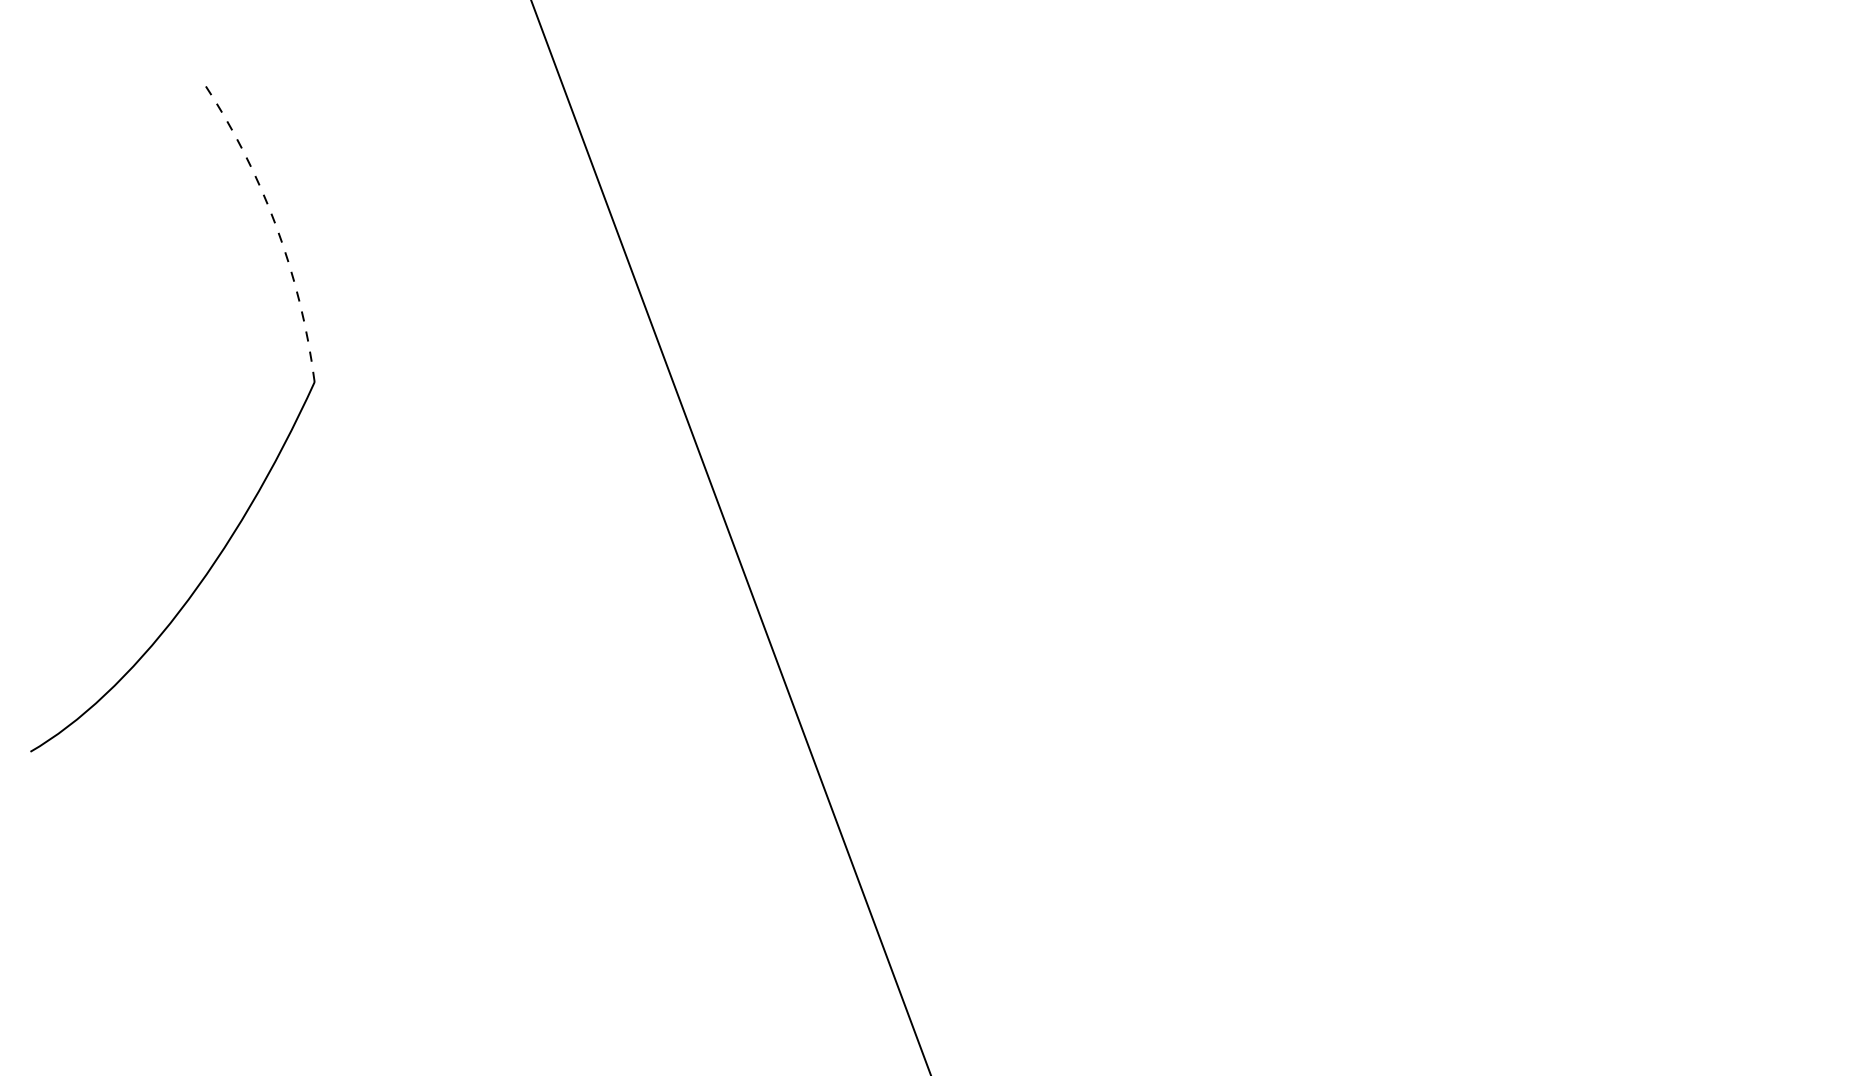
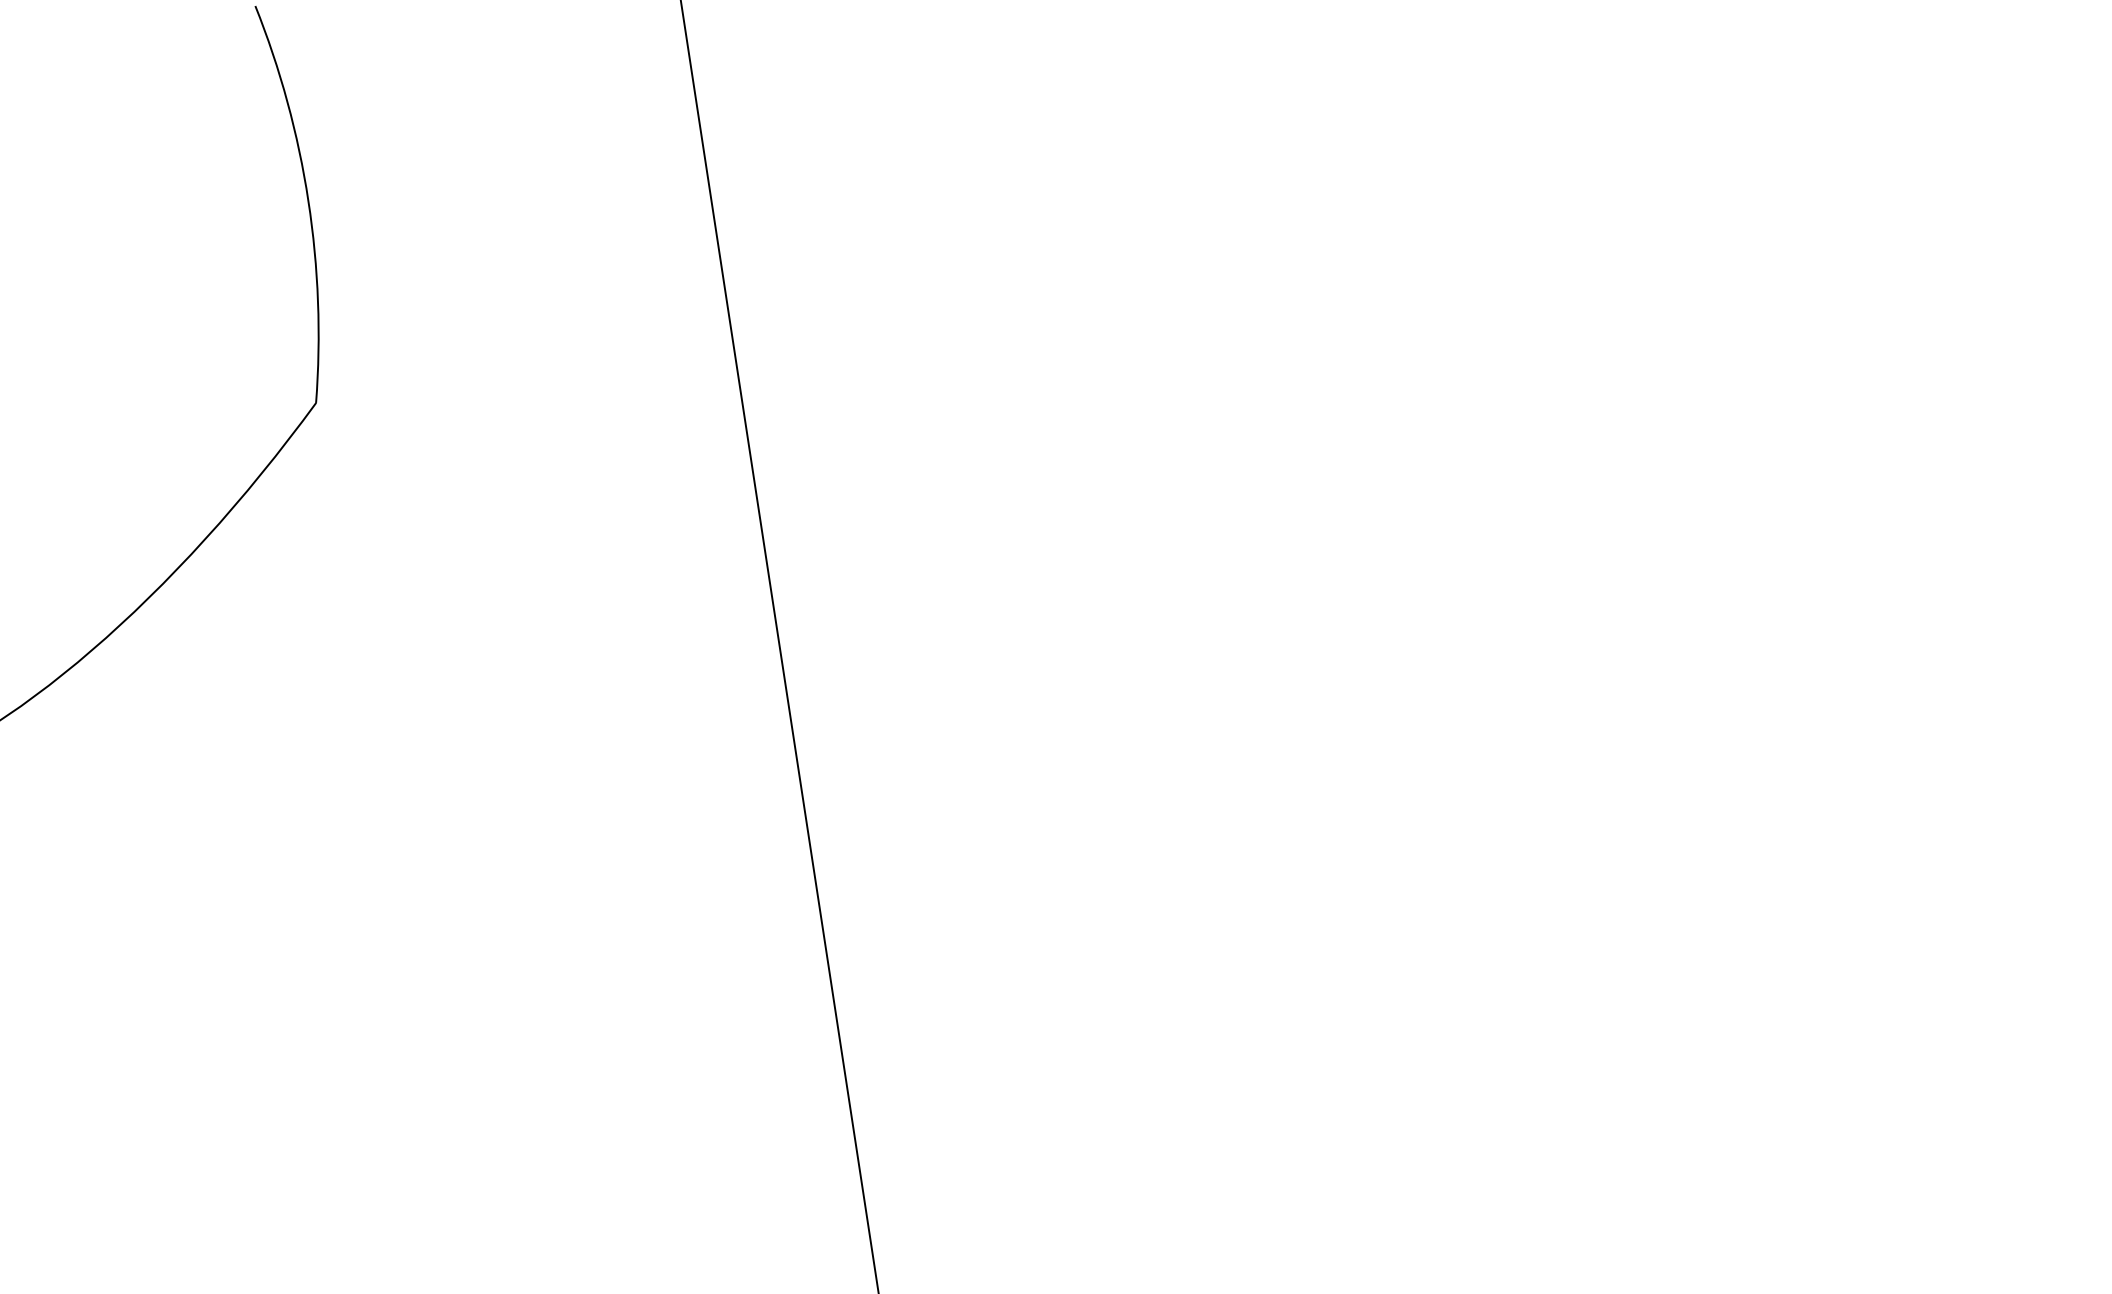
arc: (276, 225) -> (309, 200), dashed -> solid

